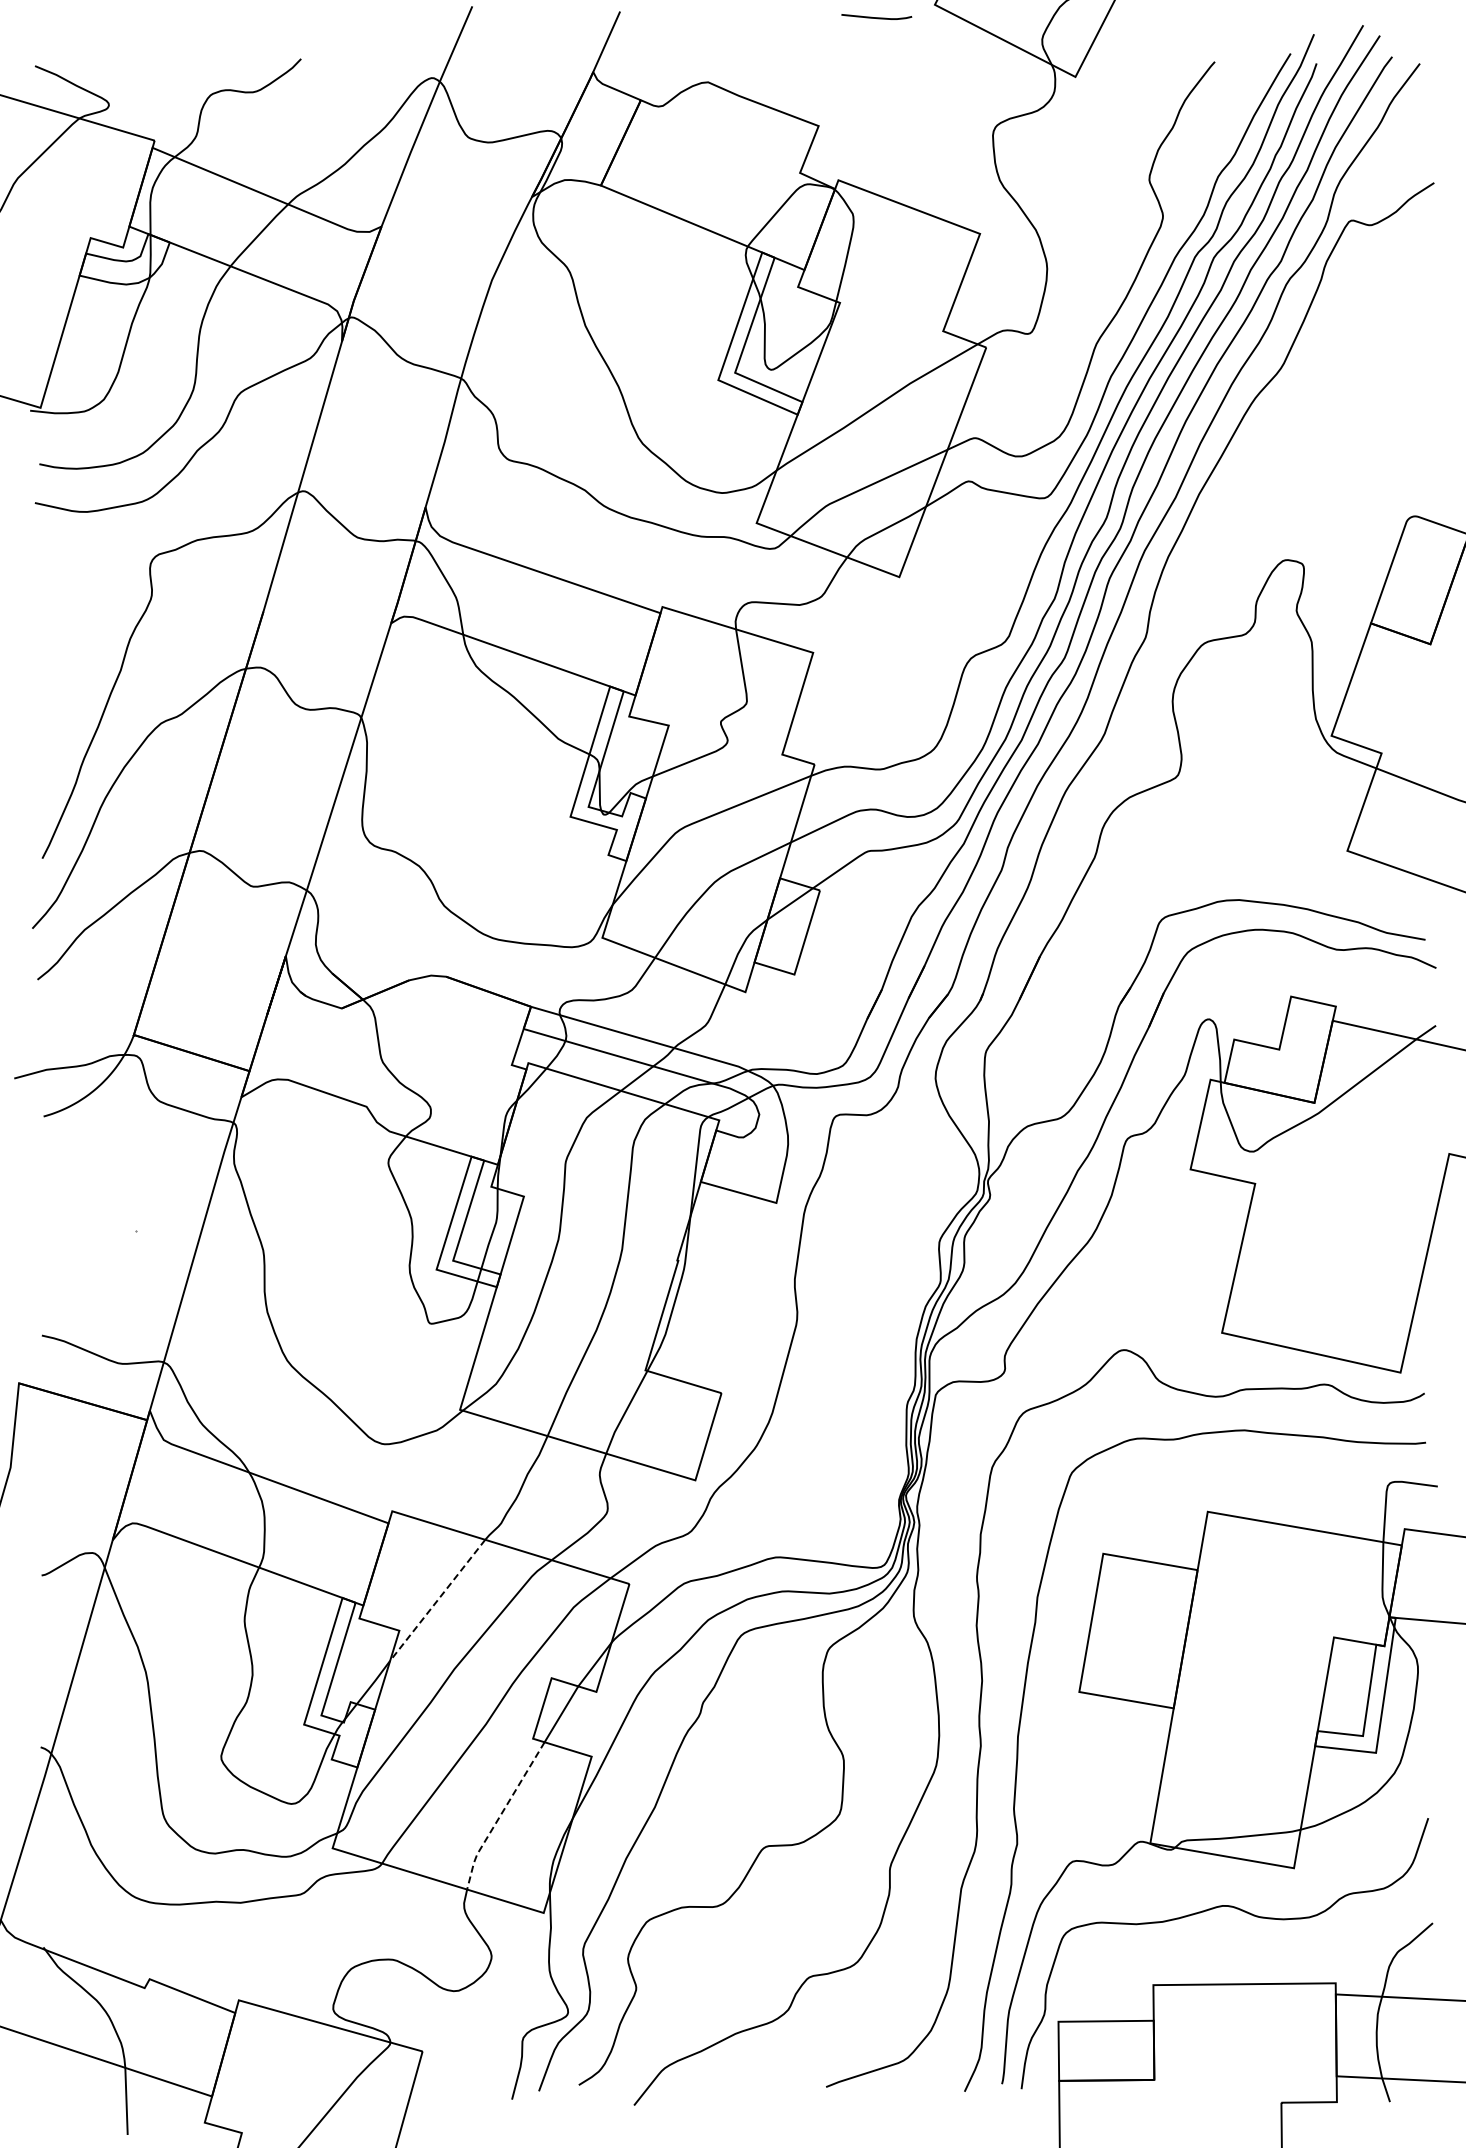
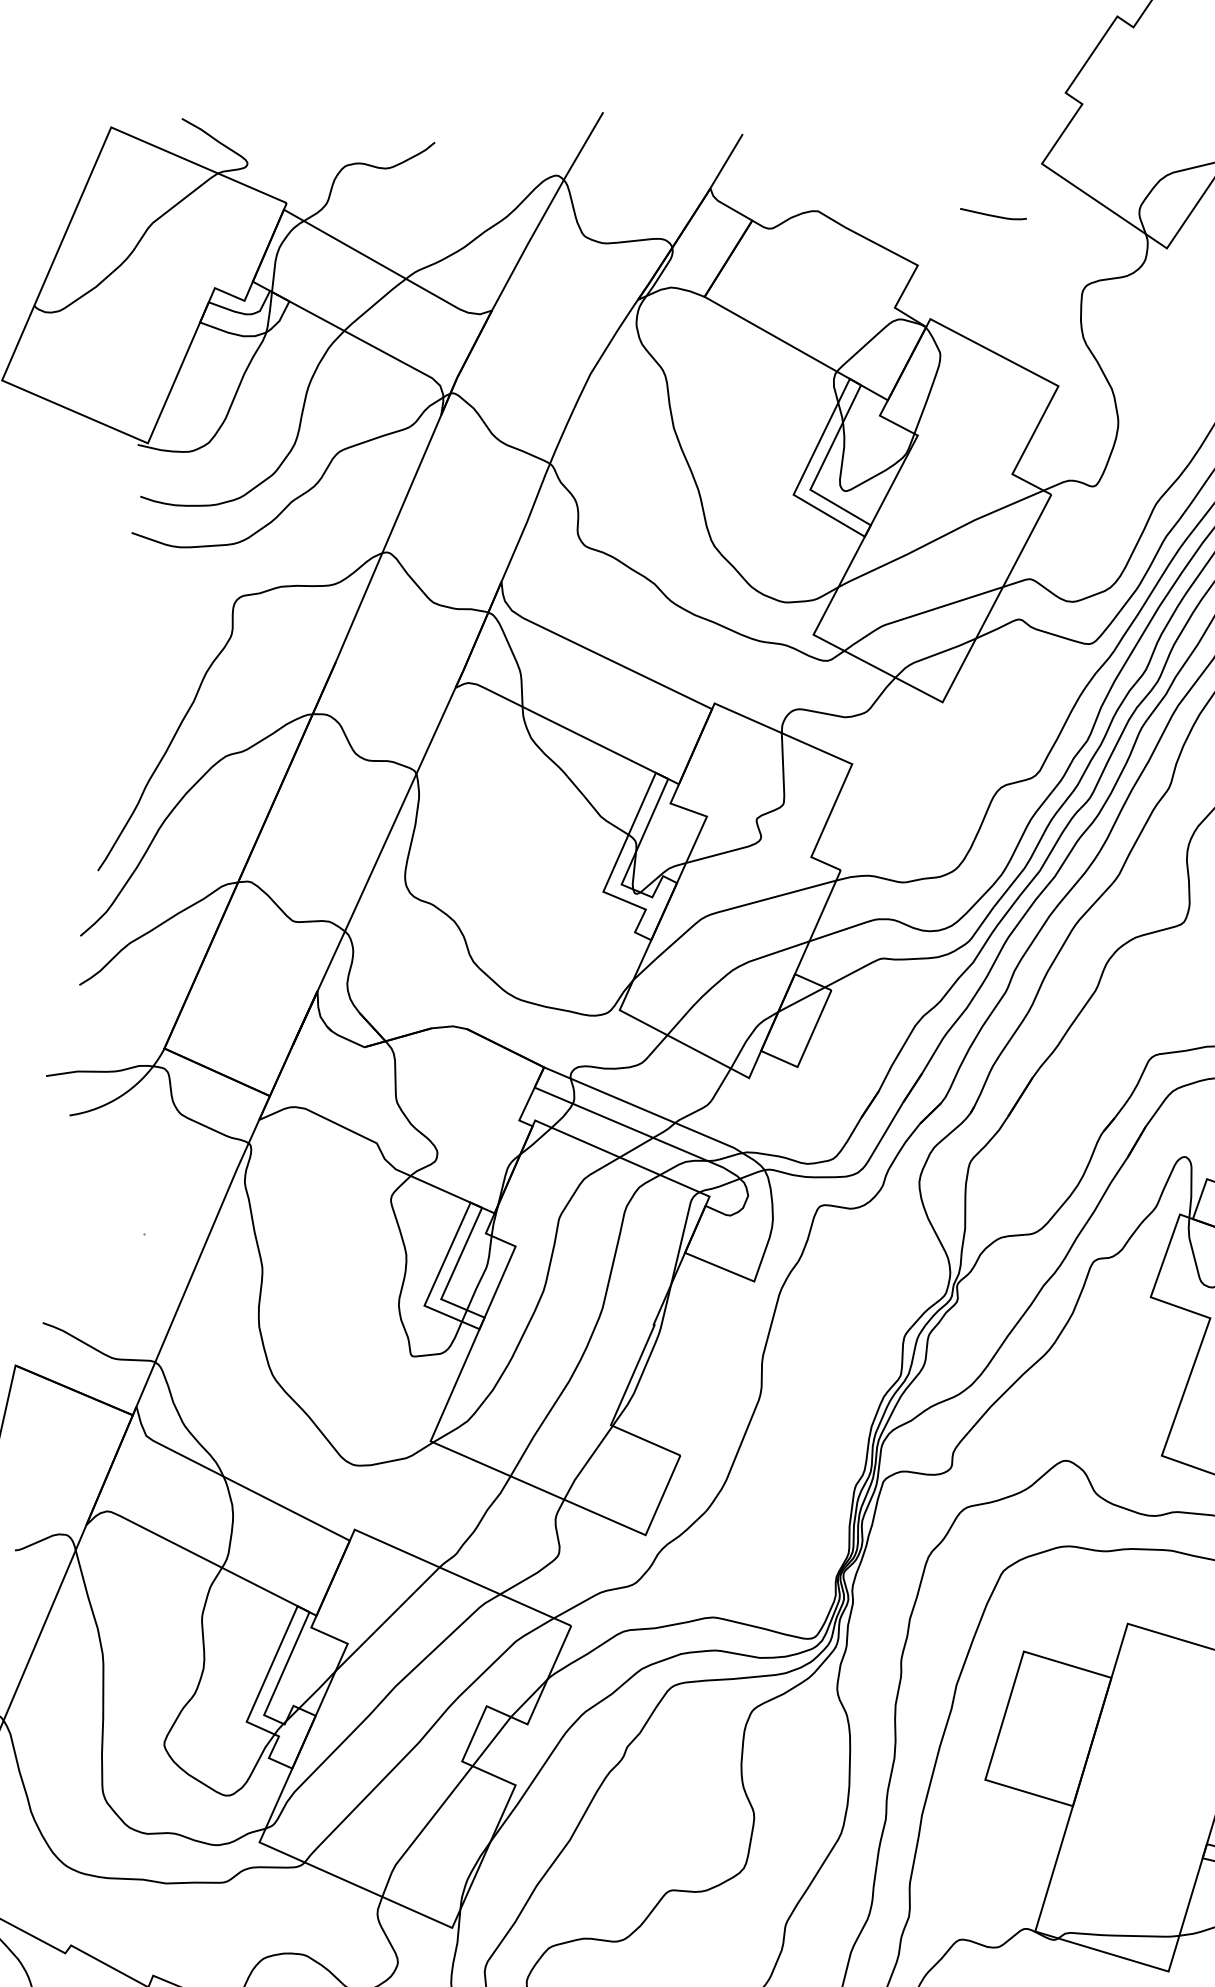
curve: (876, 17) -> (993, 215), moved
line: (437, 1600) -> (387, 1619), dashed -> solid
line: (500, 1815) -> (422, 1830), dashed -> solid

